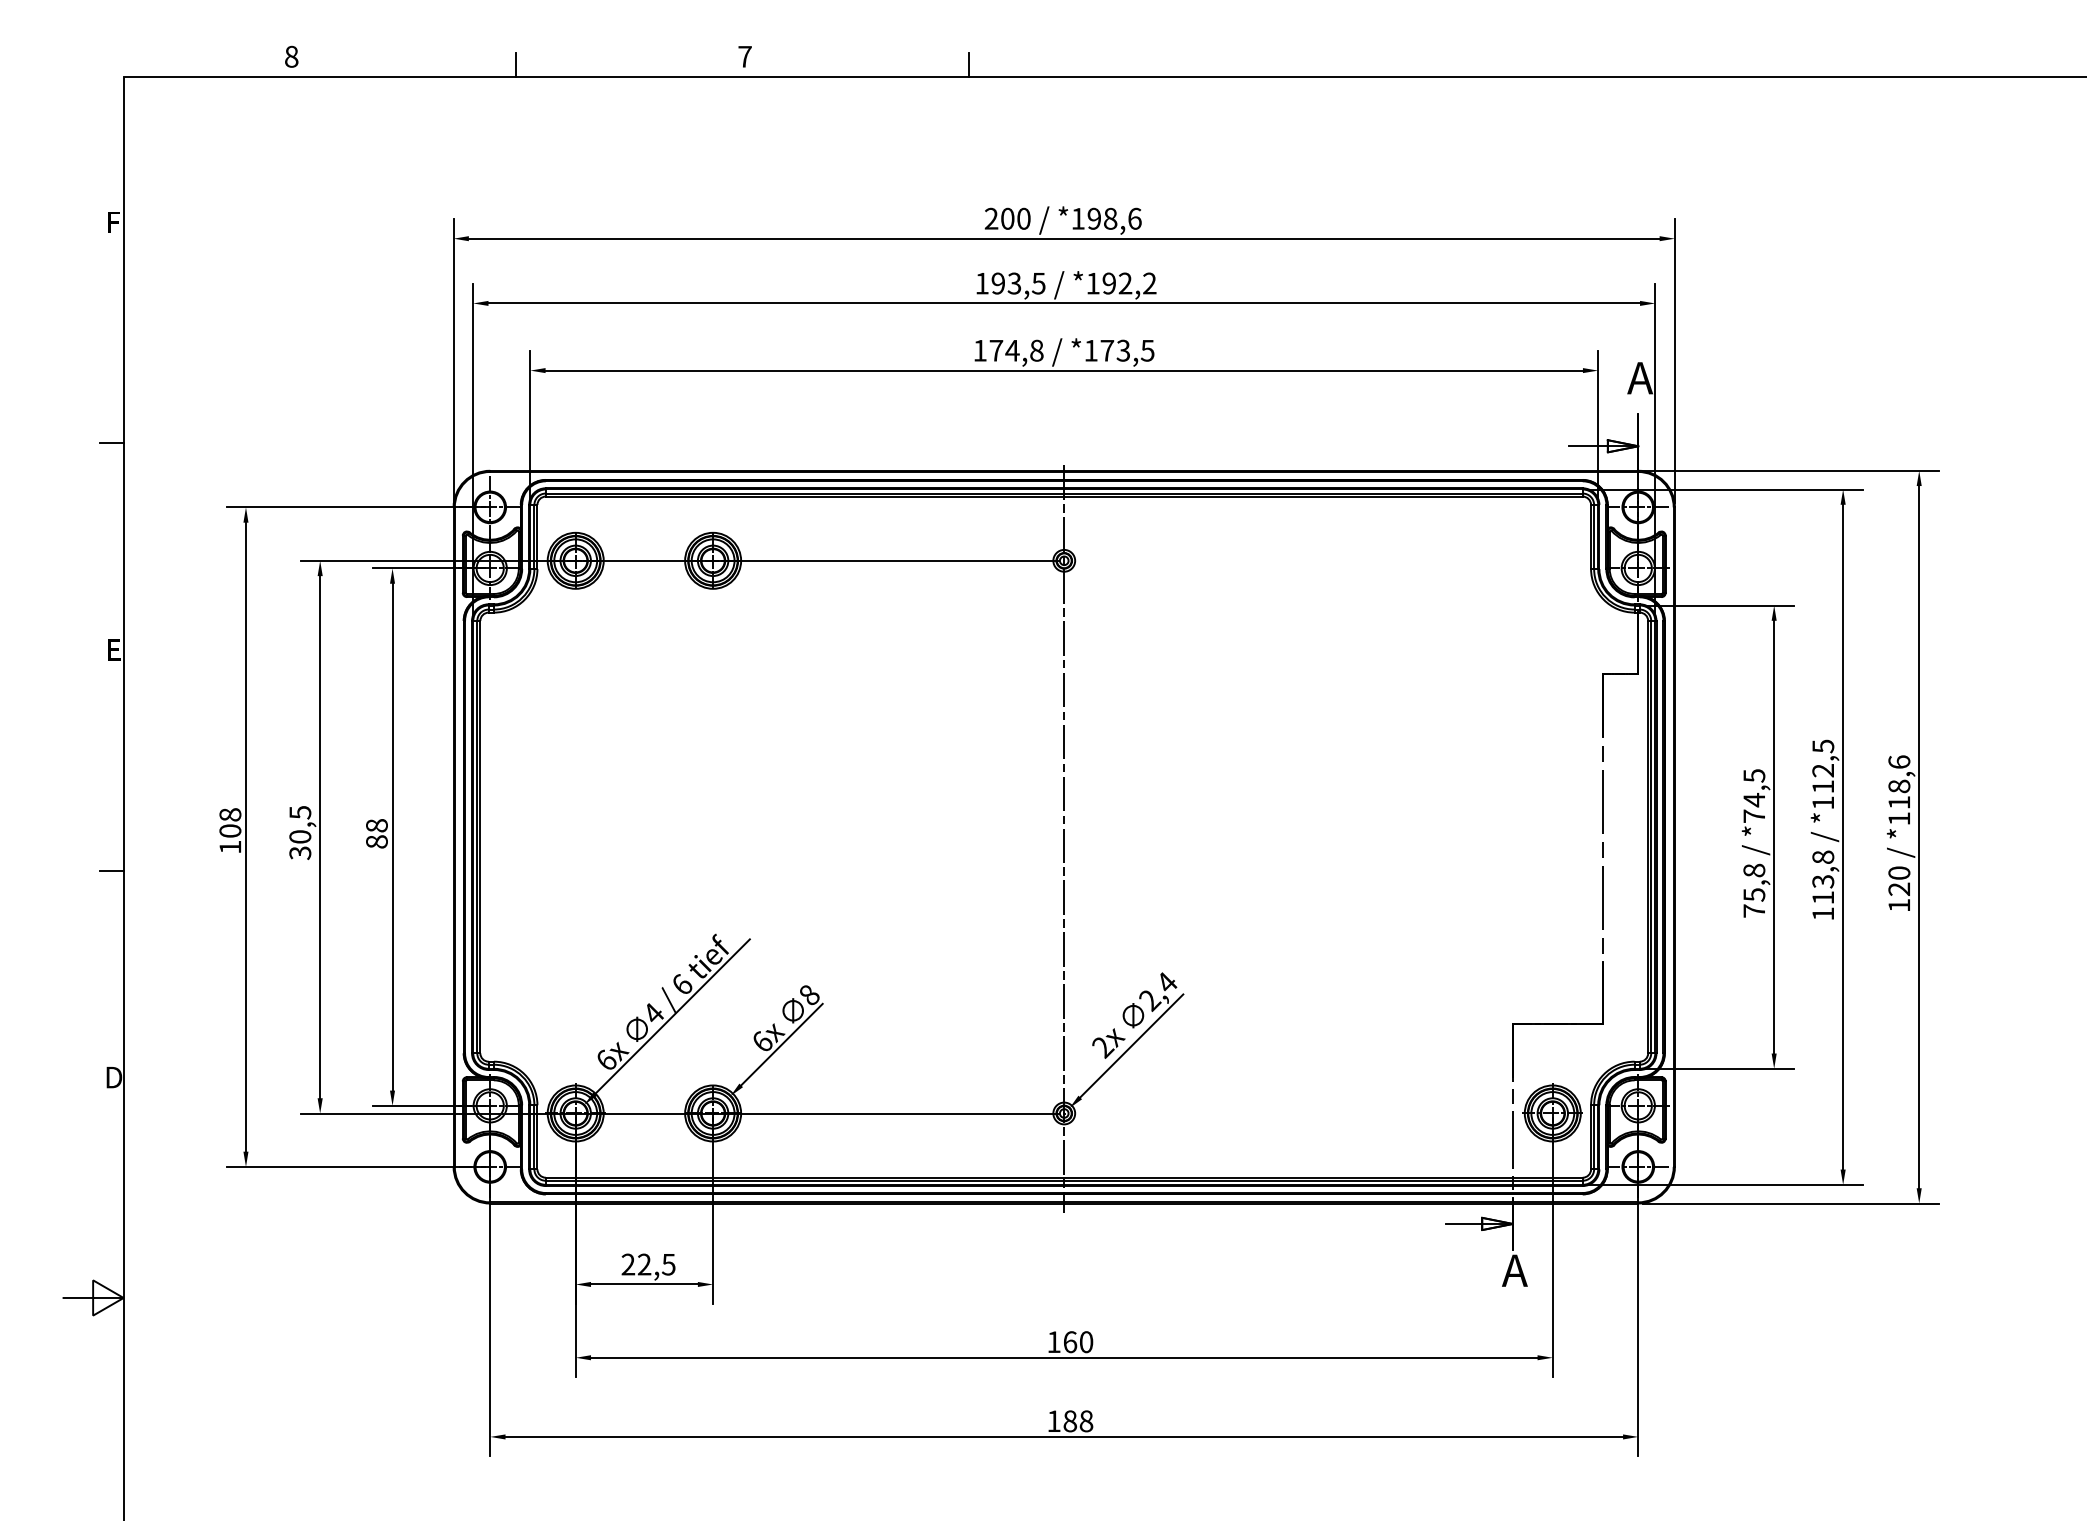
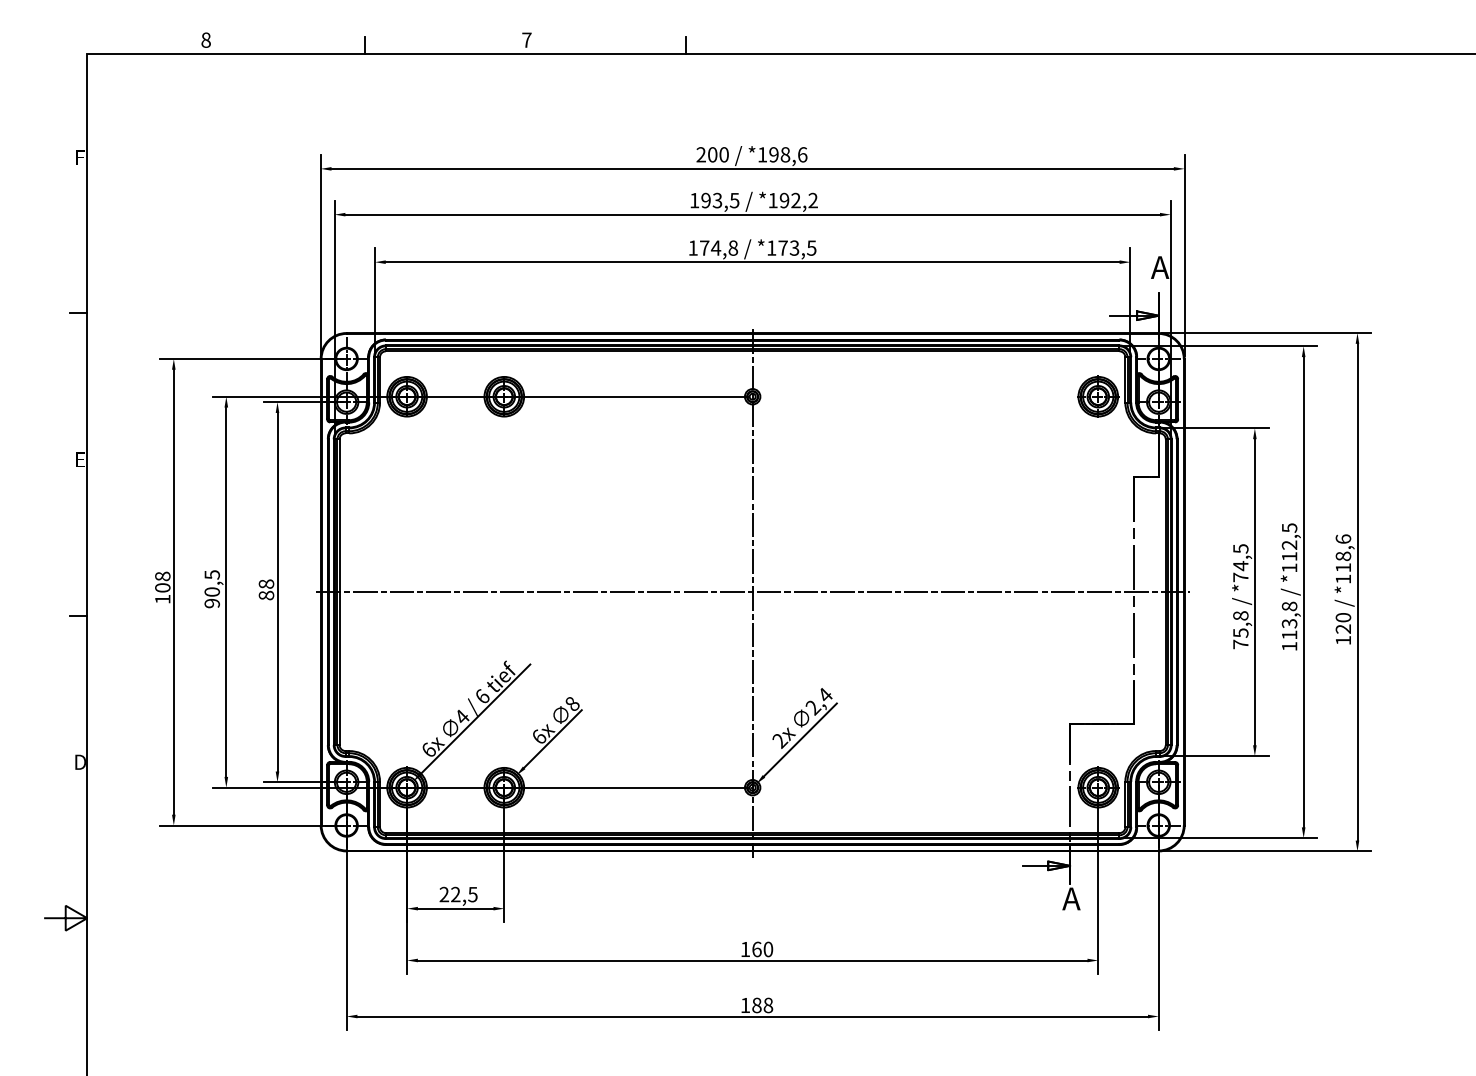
part: (1552, 560) -> (1098, 396), added
line: (1064, 837) -> (752, 592), added
text: (300, 853) -> (212, 603), 30,5 -> 90,5

